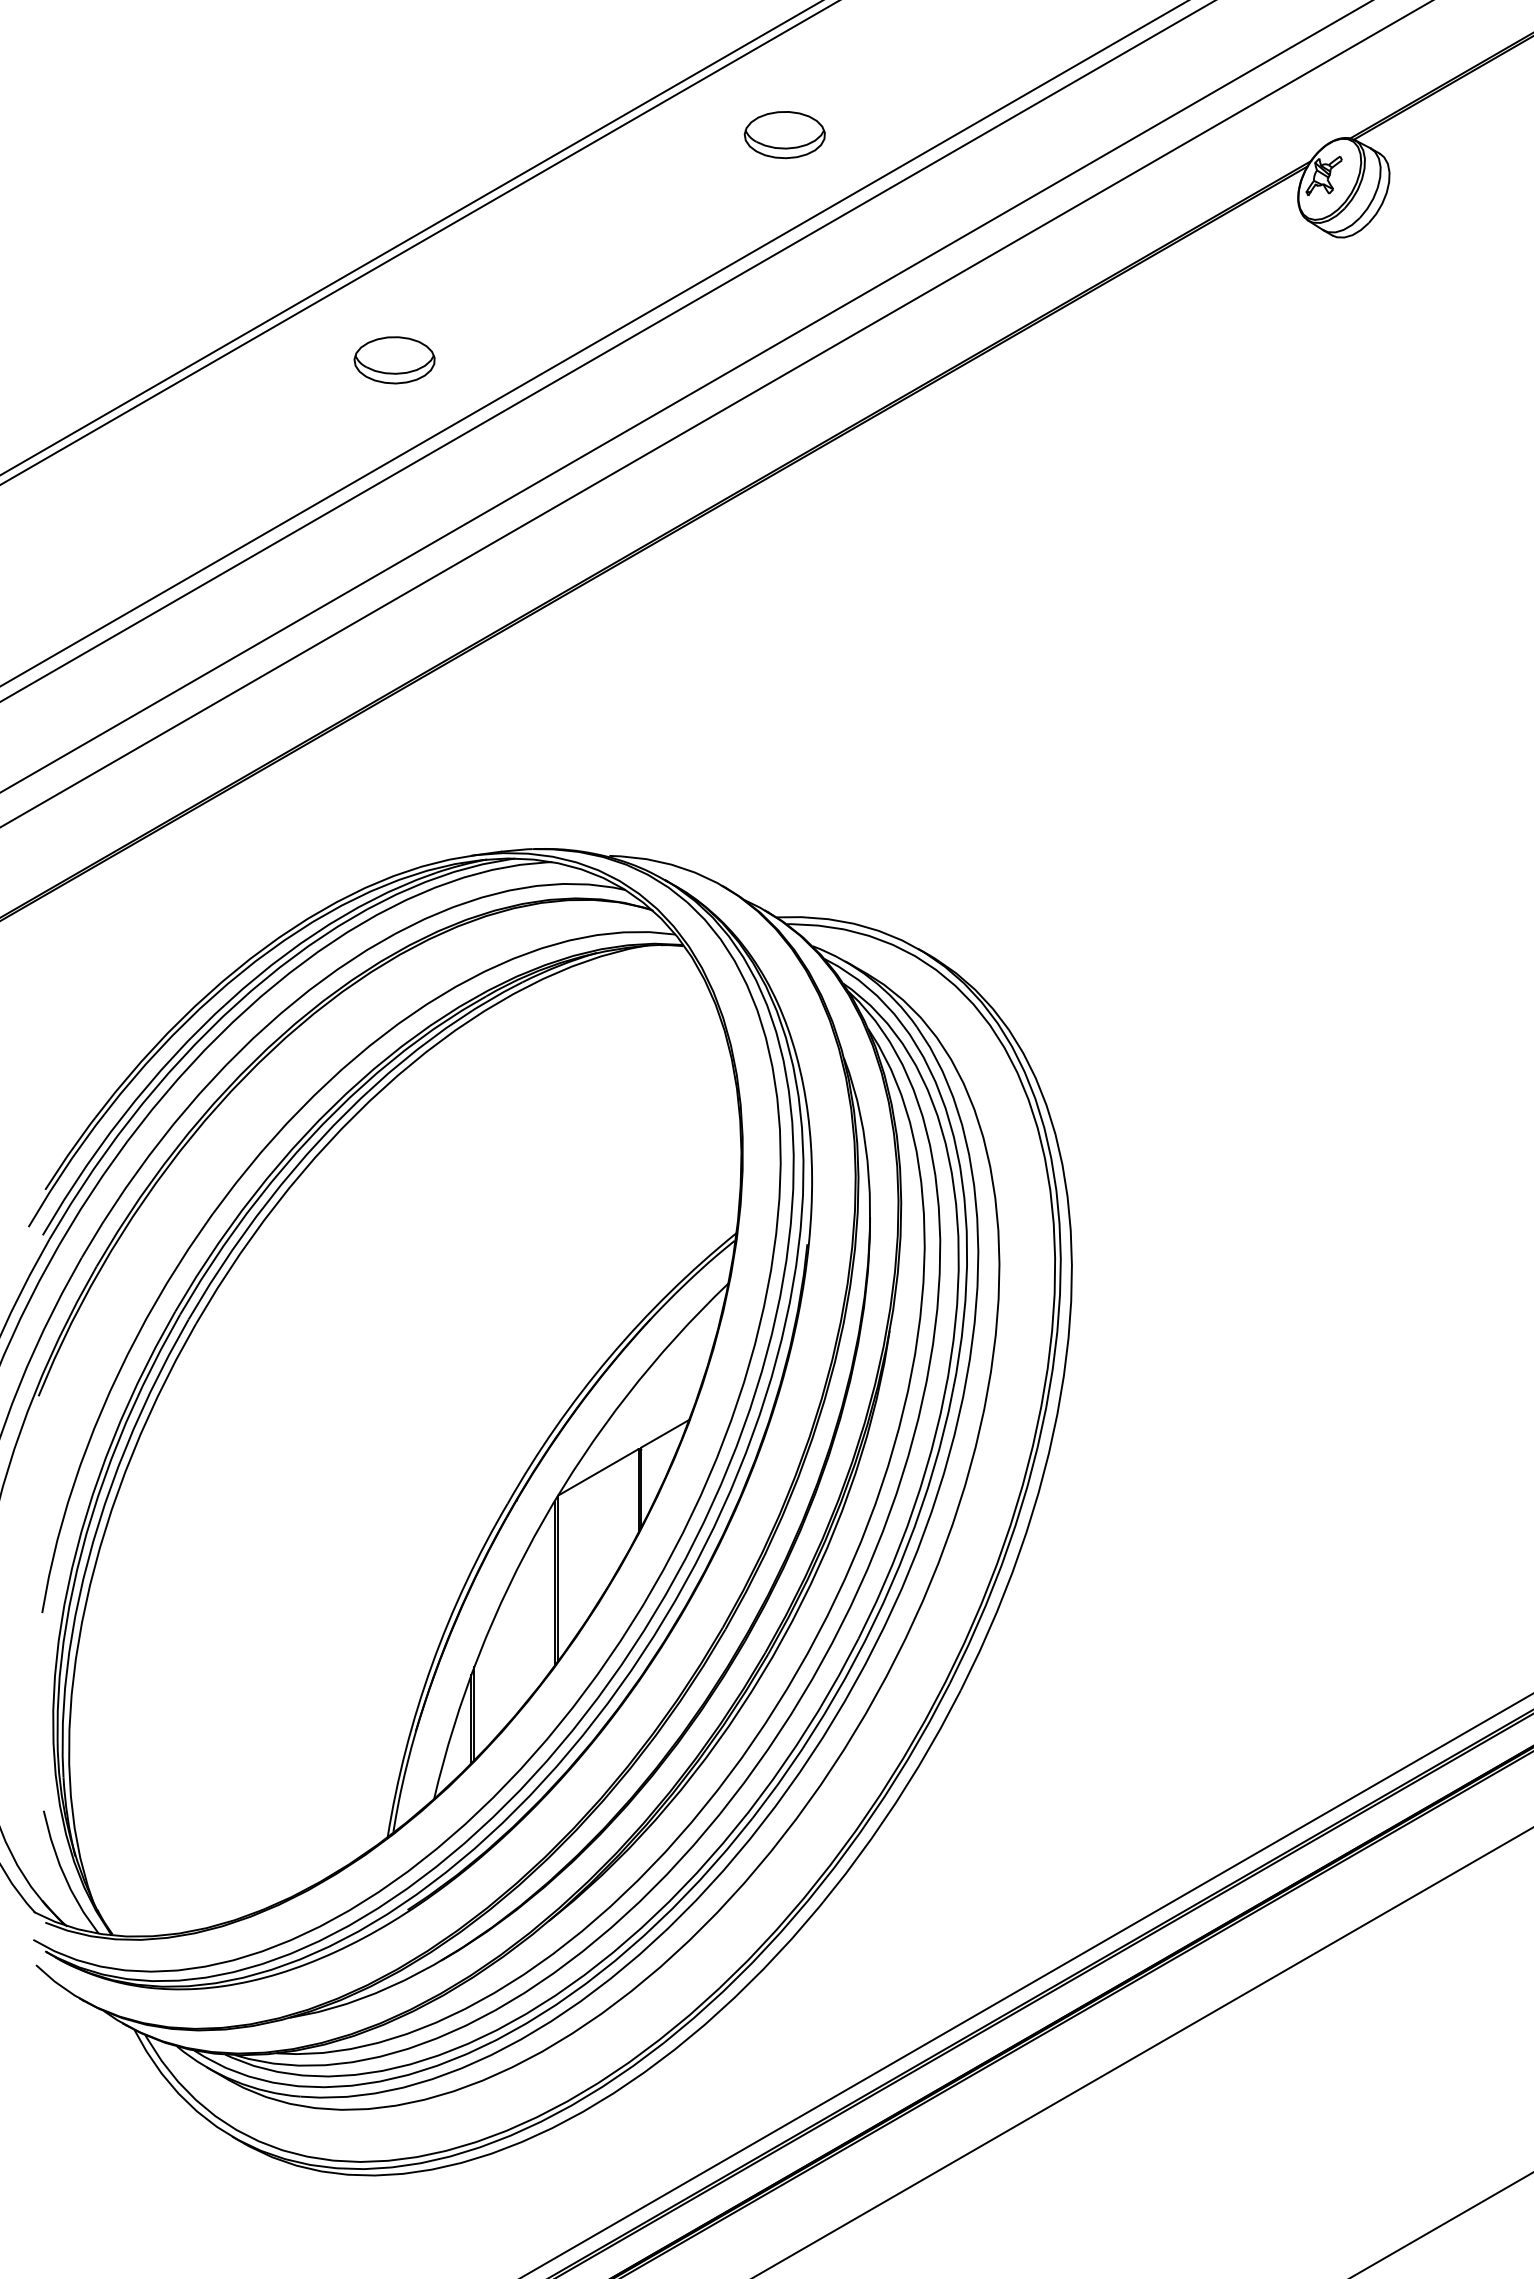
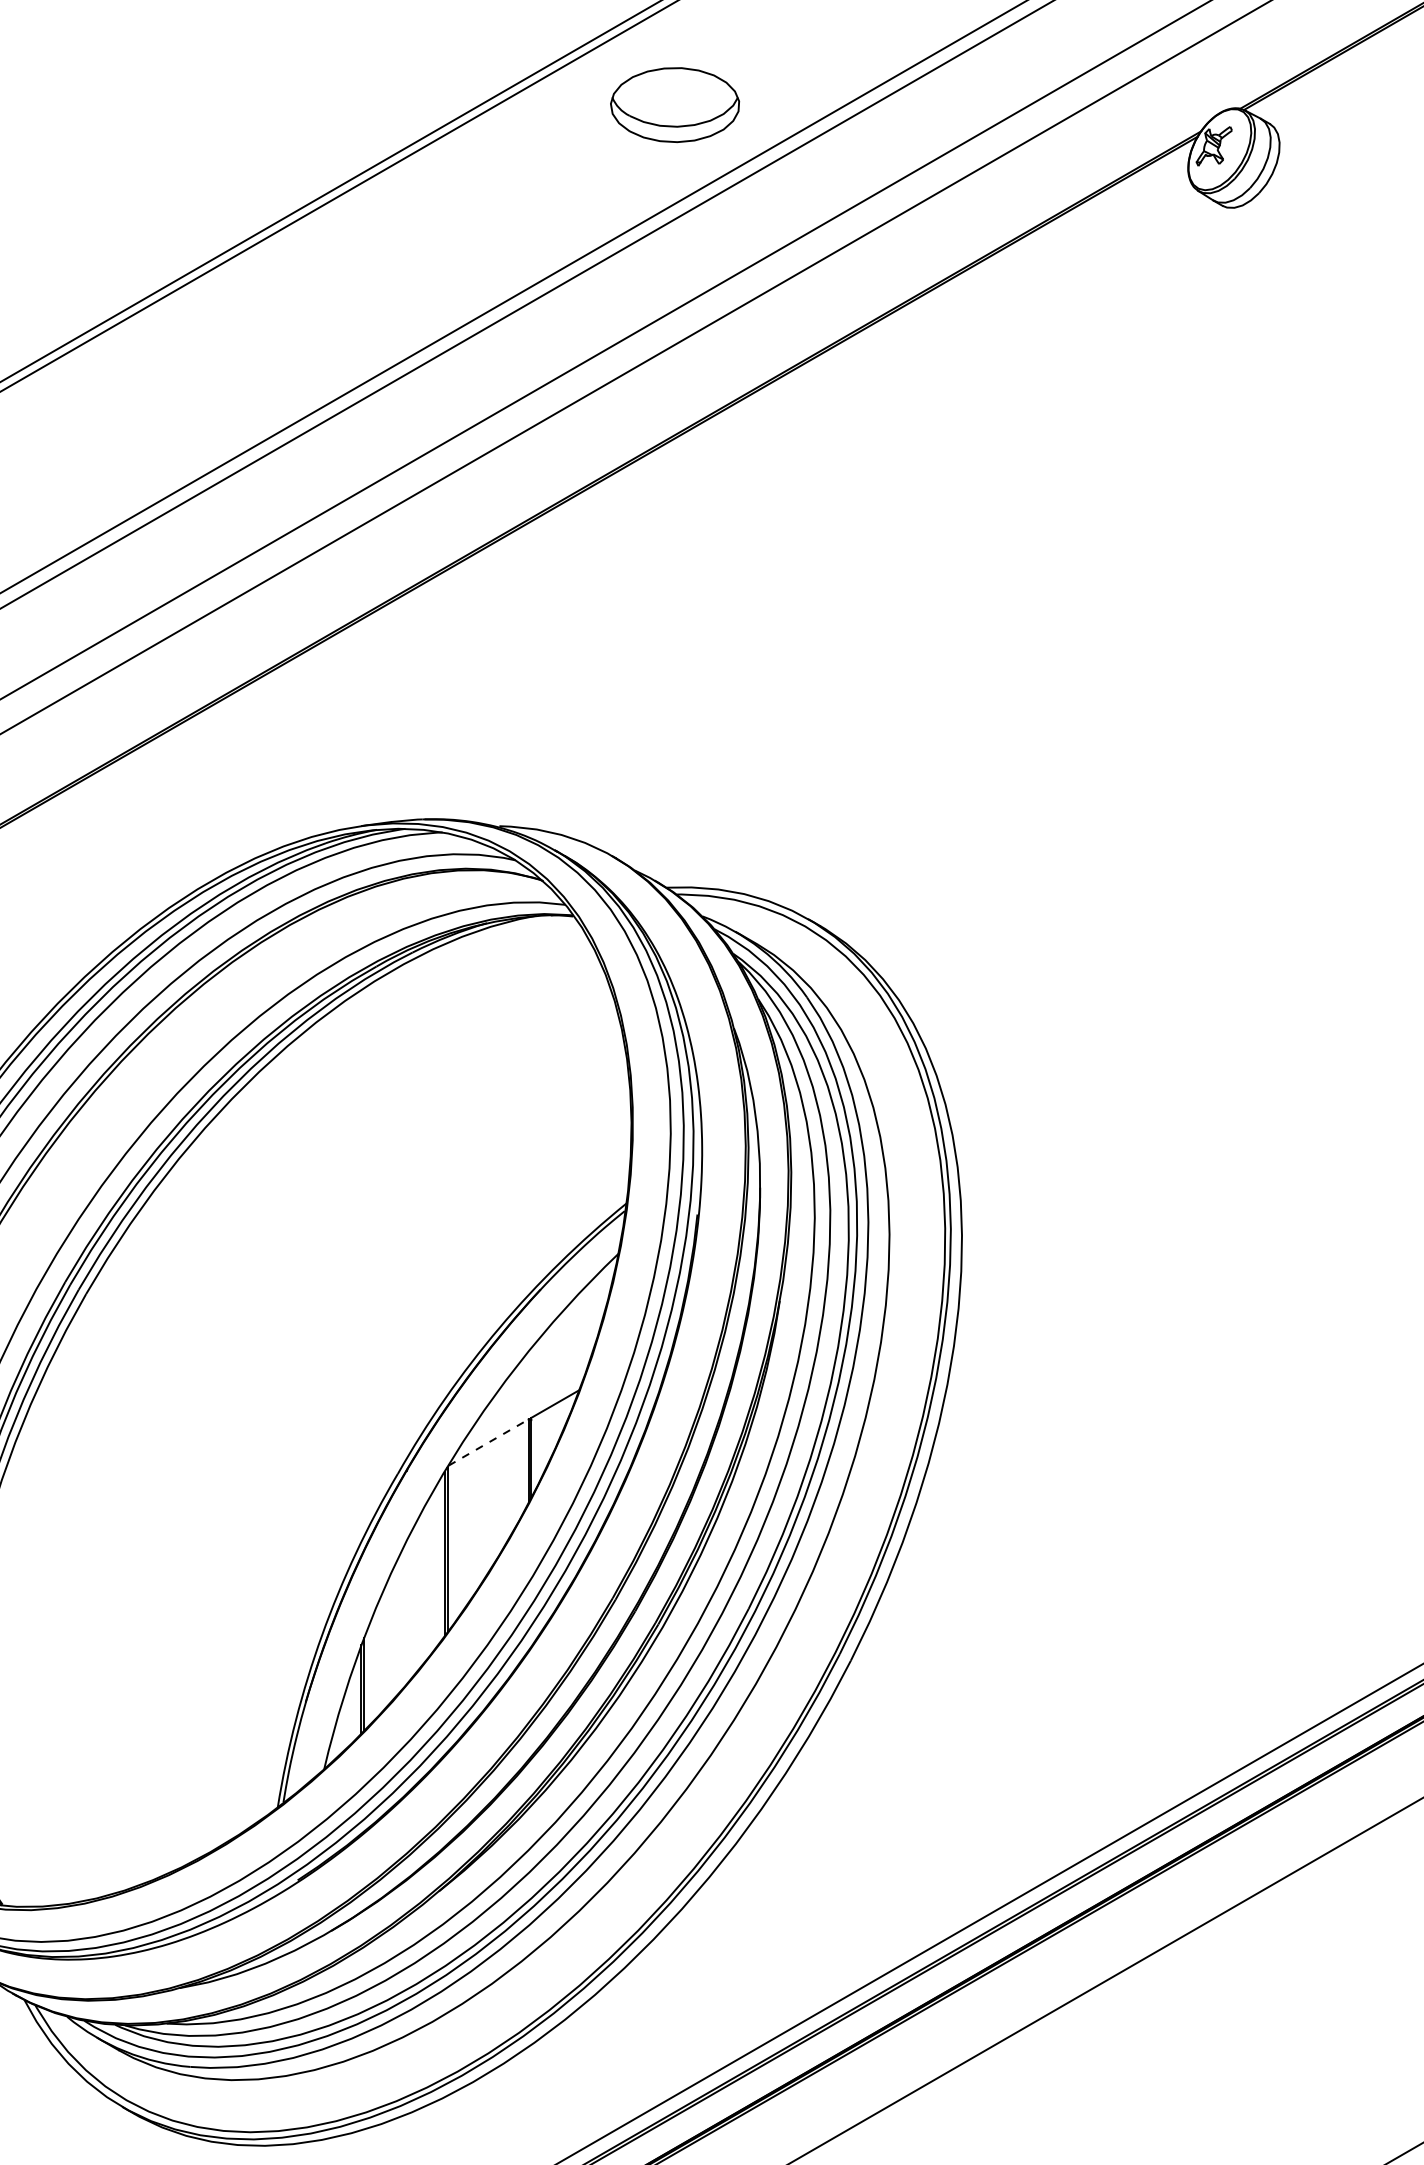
part: (784, 135) -> (674, 105), size x1.6
part: (394, 360) -> (284, 330), removed
line: (598, 1472) -> (488, 1442), solid -> dashed

